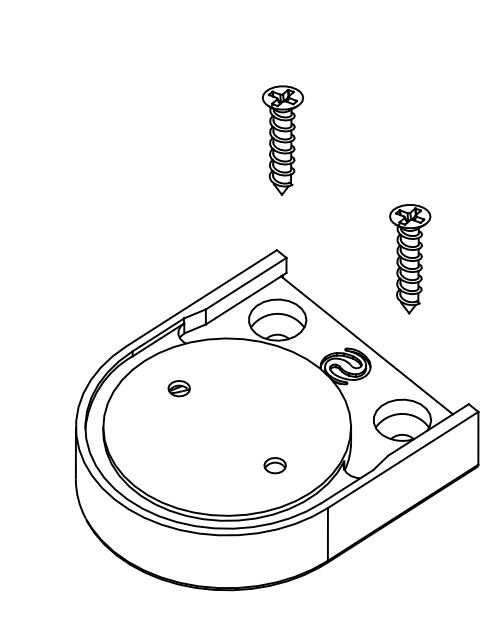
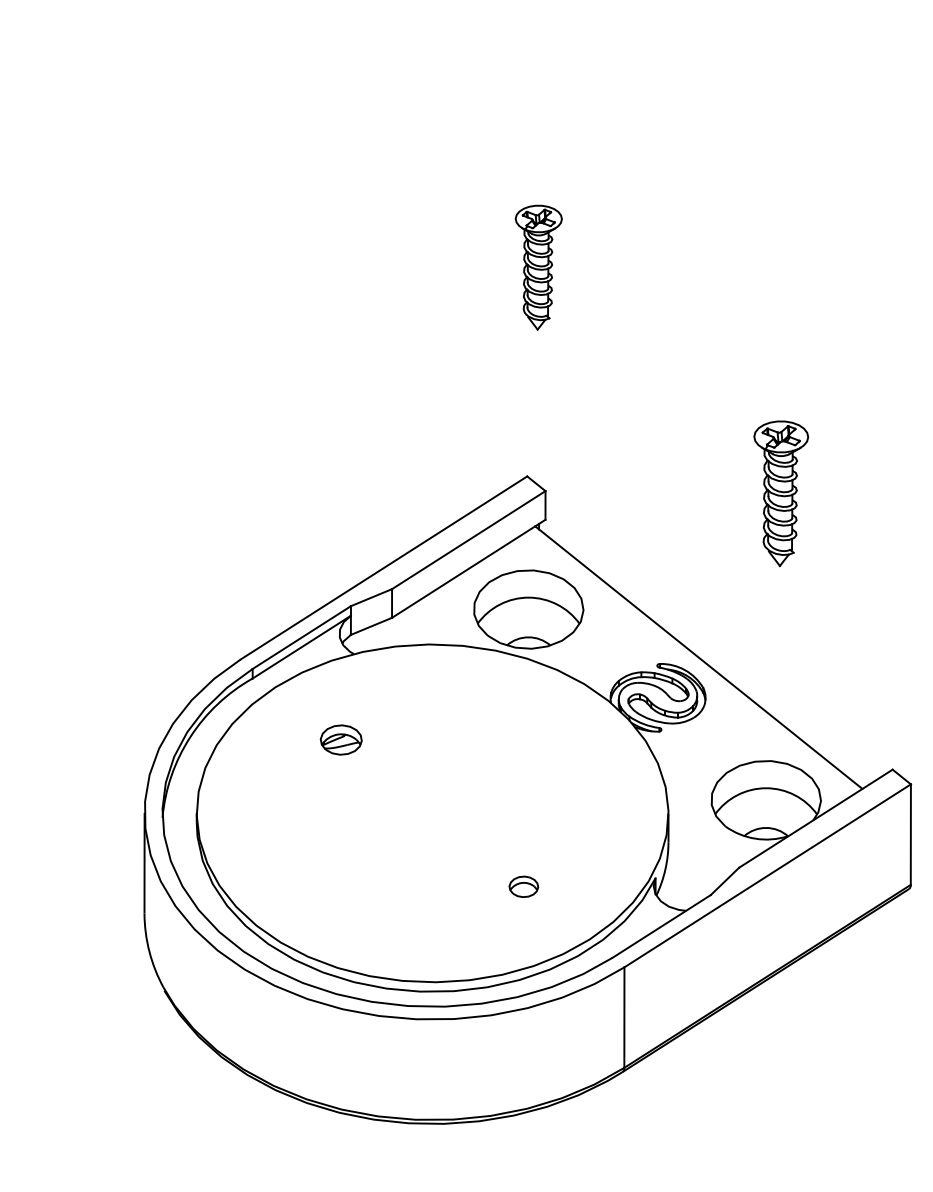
part: (282, 140) -> (537, 267), size x0.6
part: (410, 259) -> (781, 494), size x0.7
part: (274, 465) -> (522, 886), size x0.7

